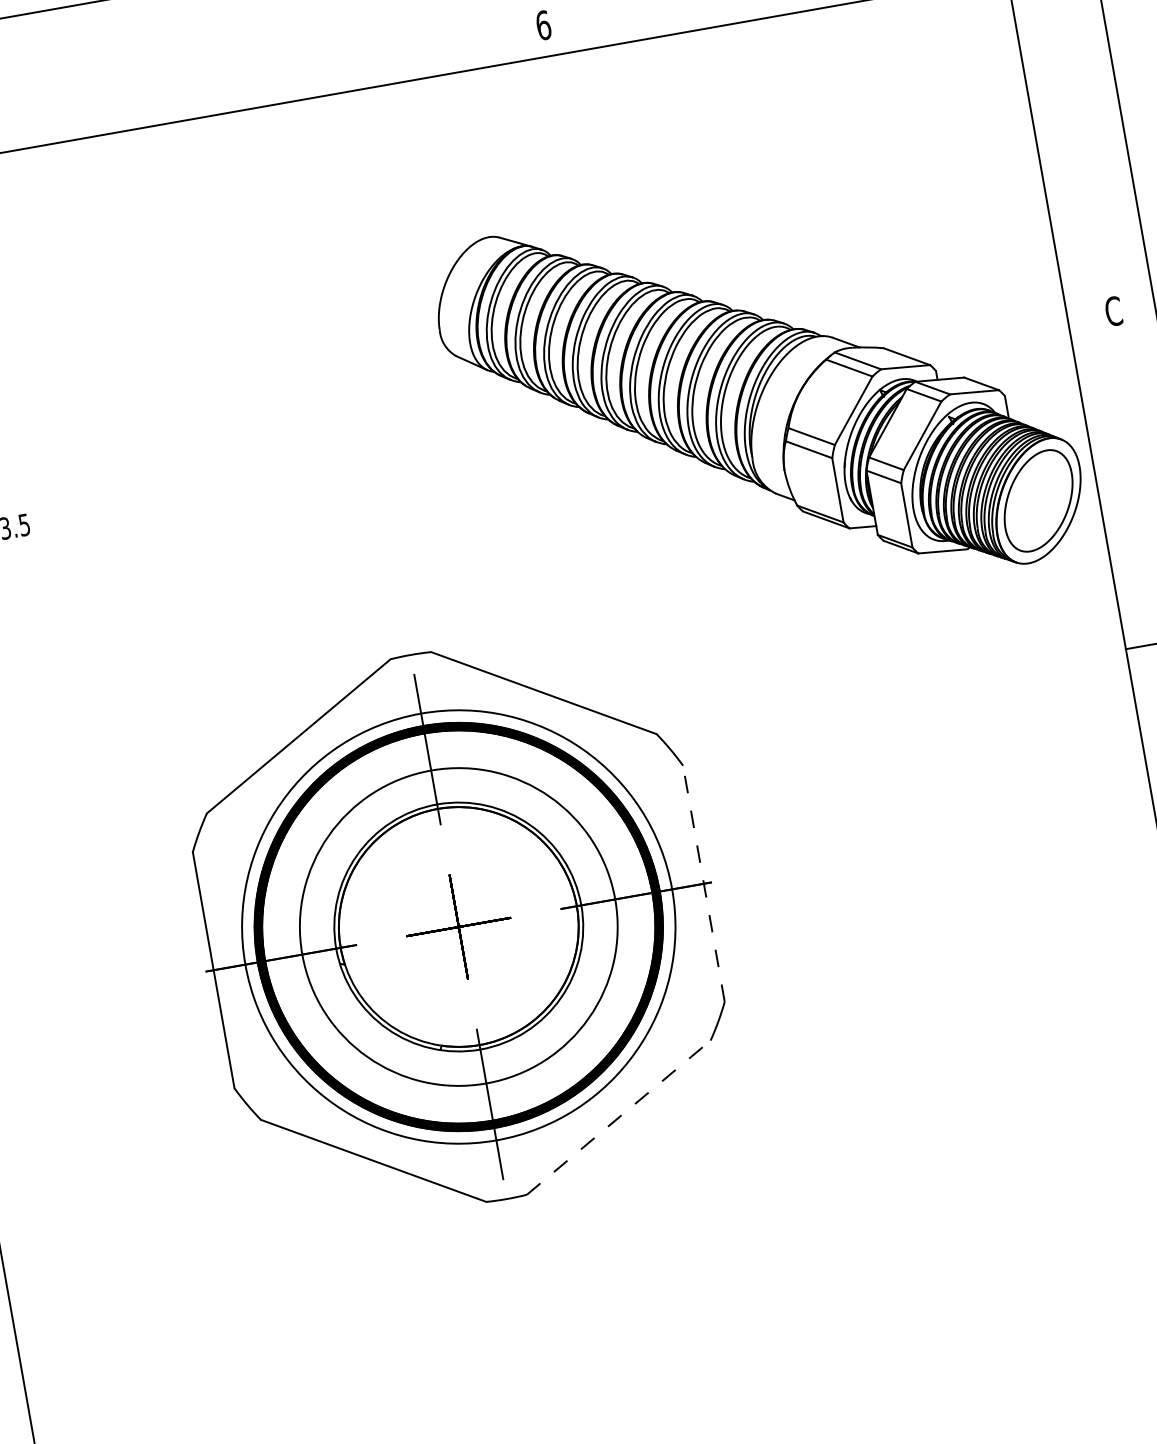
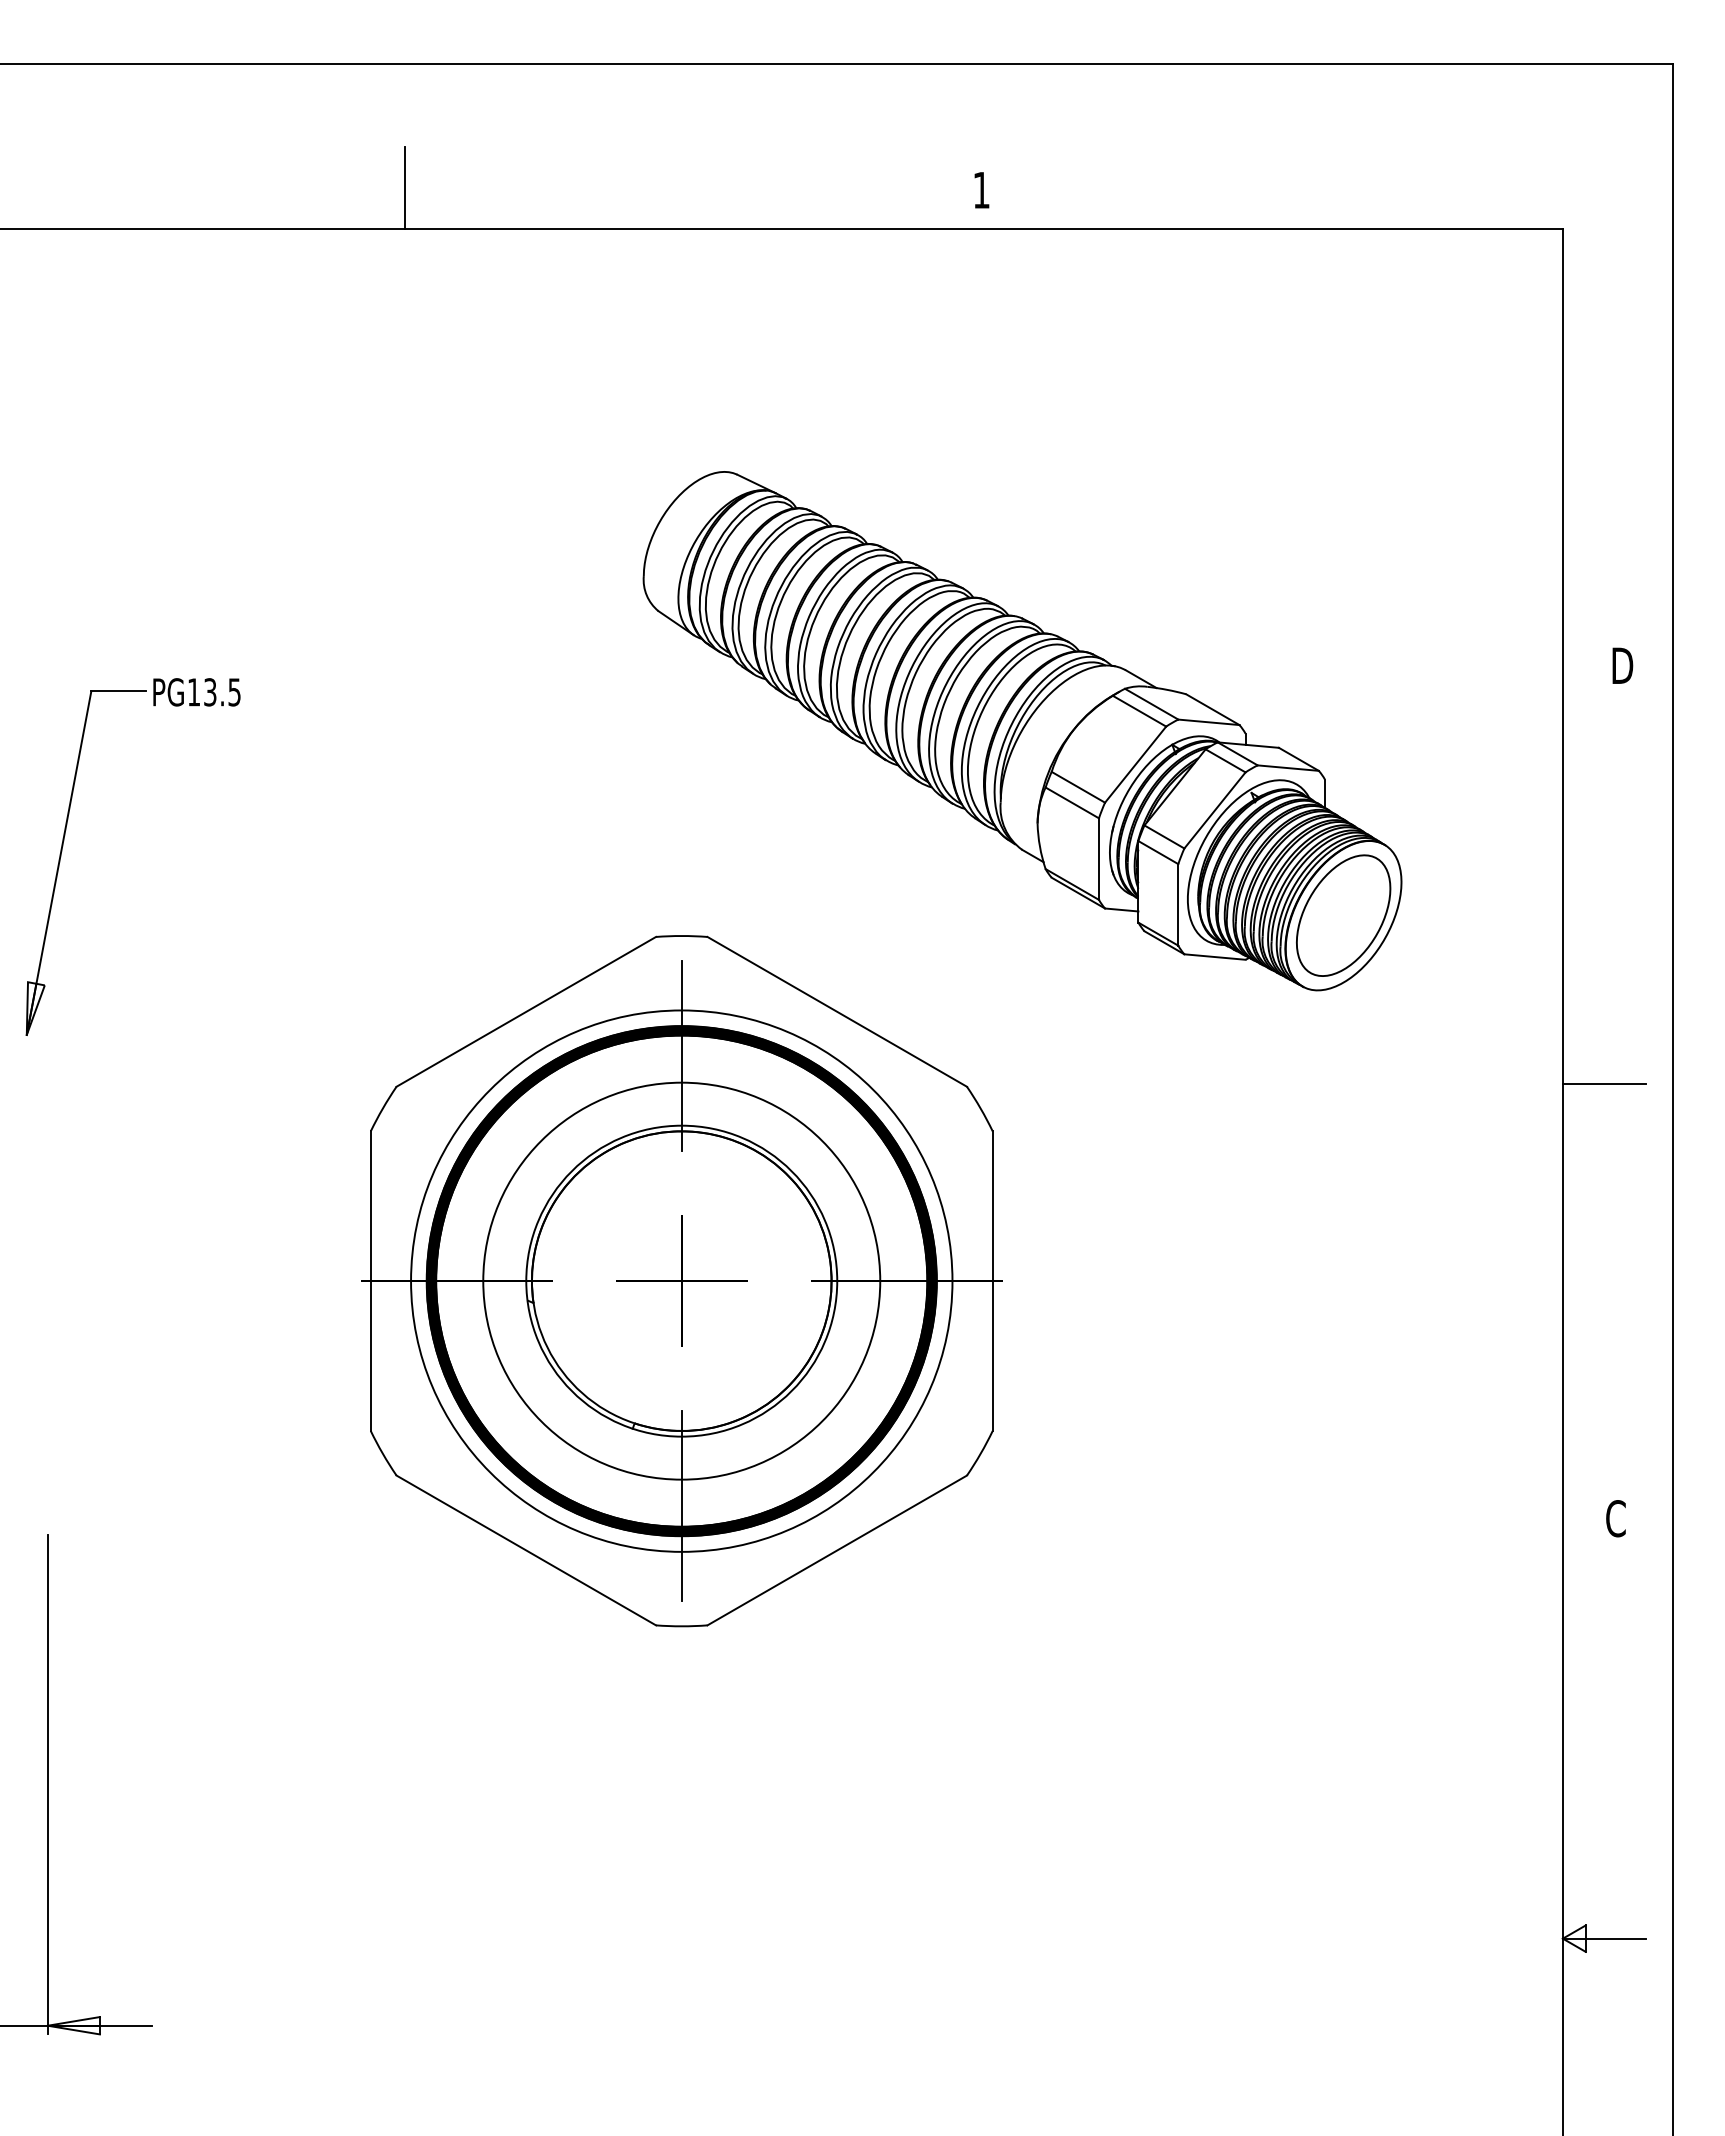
text: (543, 24) -> (981, 189), 6 -> 1
line: (89, 103) -> (405, 187), added
text: (1114, 310) -> (1622, 665), C -> D
part: (759, 400) -> (1022, 731), moved
line: (703, 884) -> (992, 1281), dashed -> solid
line: (618, 1117) -> (837, 1550), dashed -> solid

